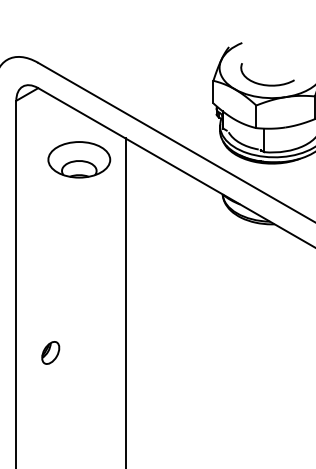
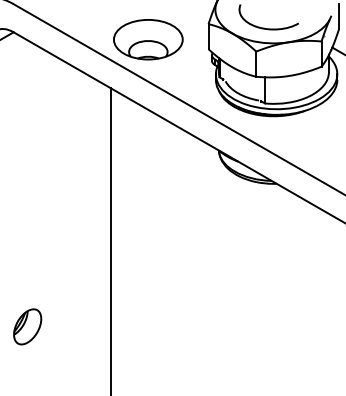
part: (79, 159) -> (148, 39), moved
part: (50, 352) -> (27, 326), size x1.43

